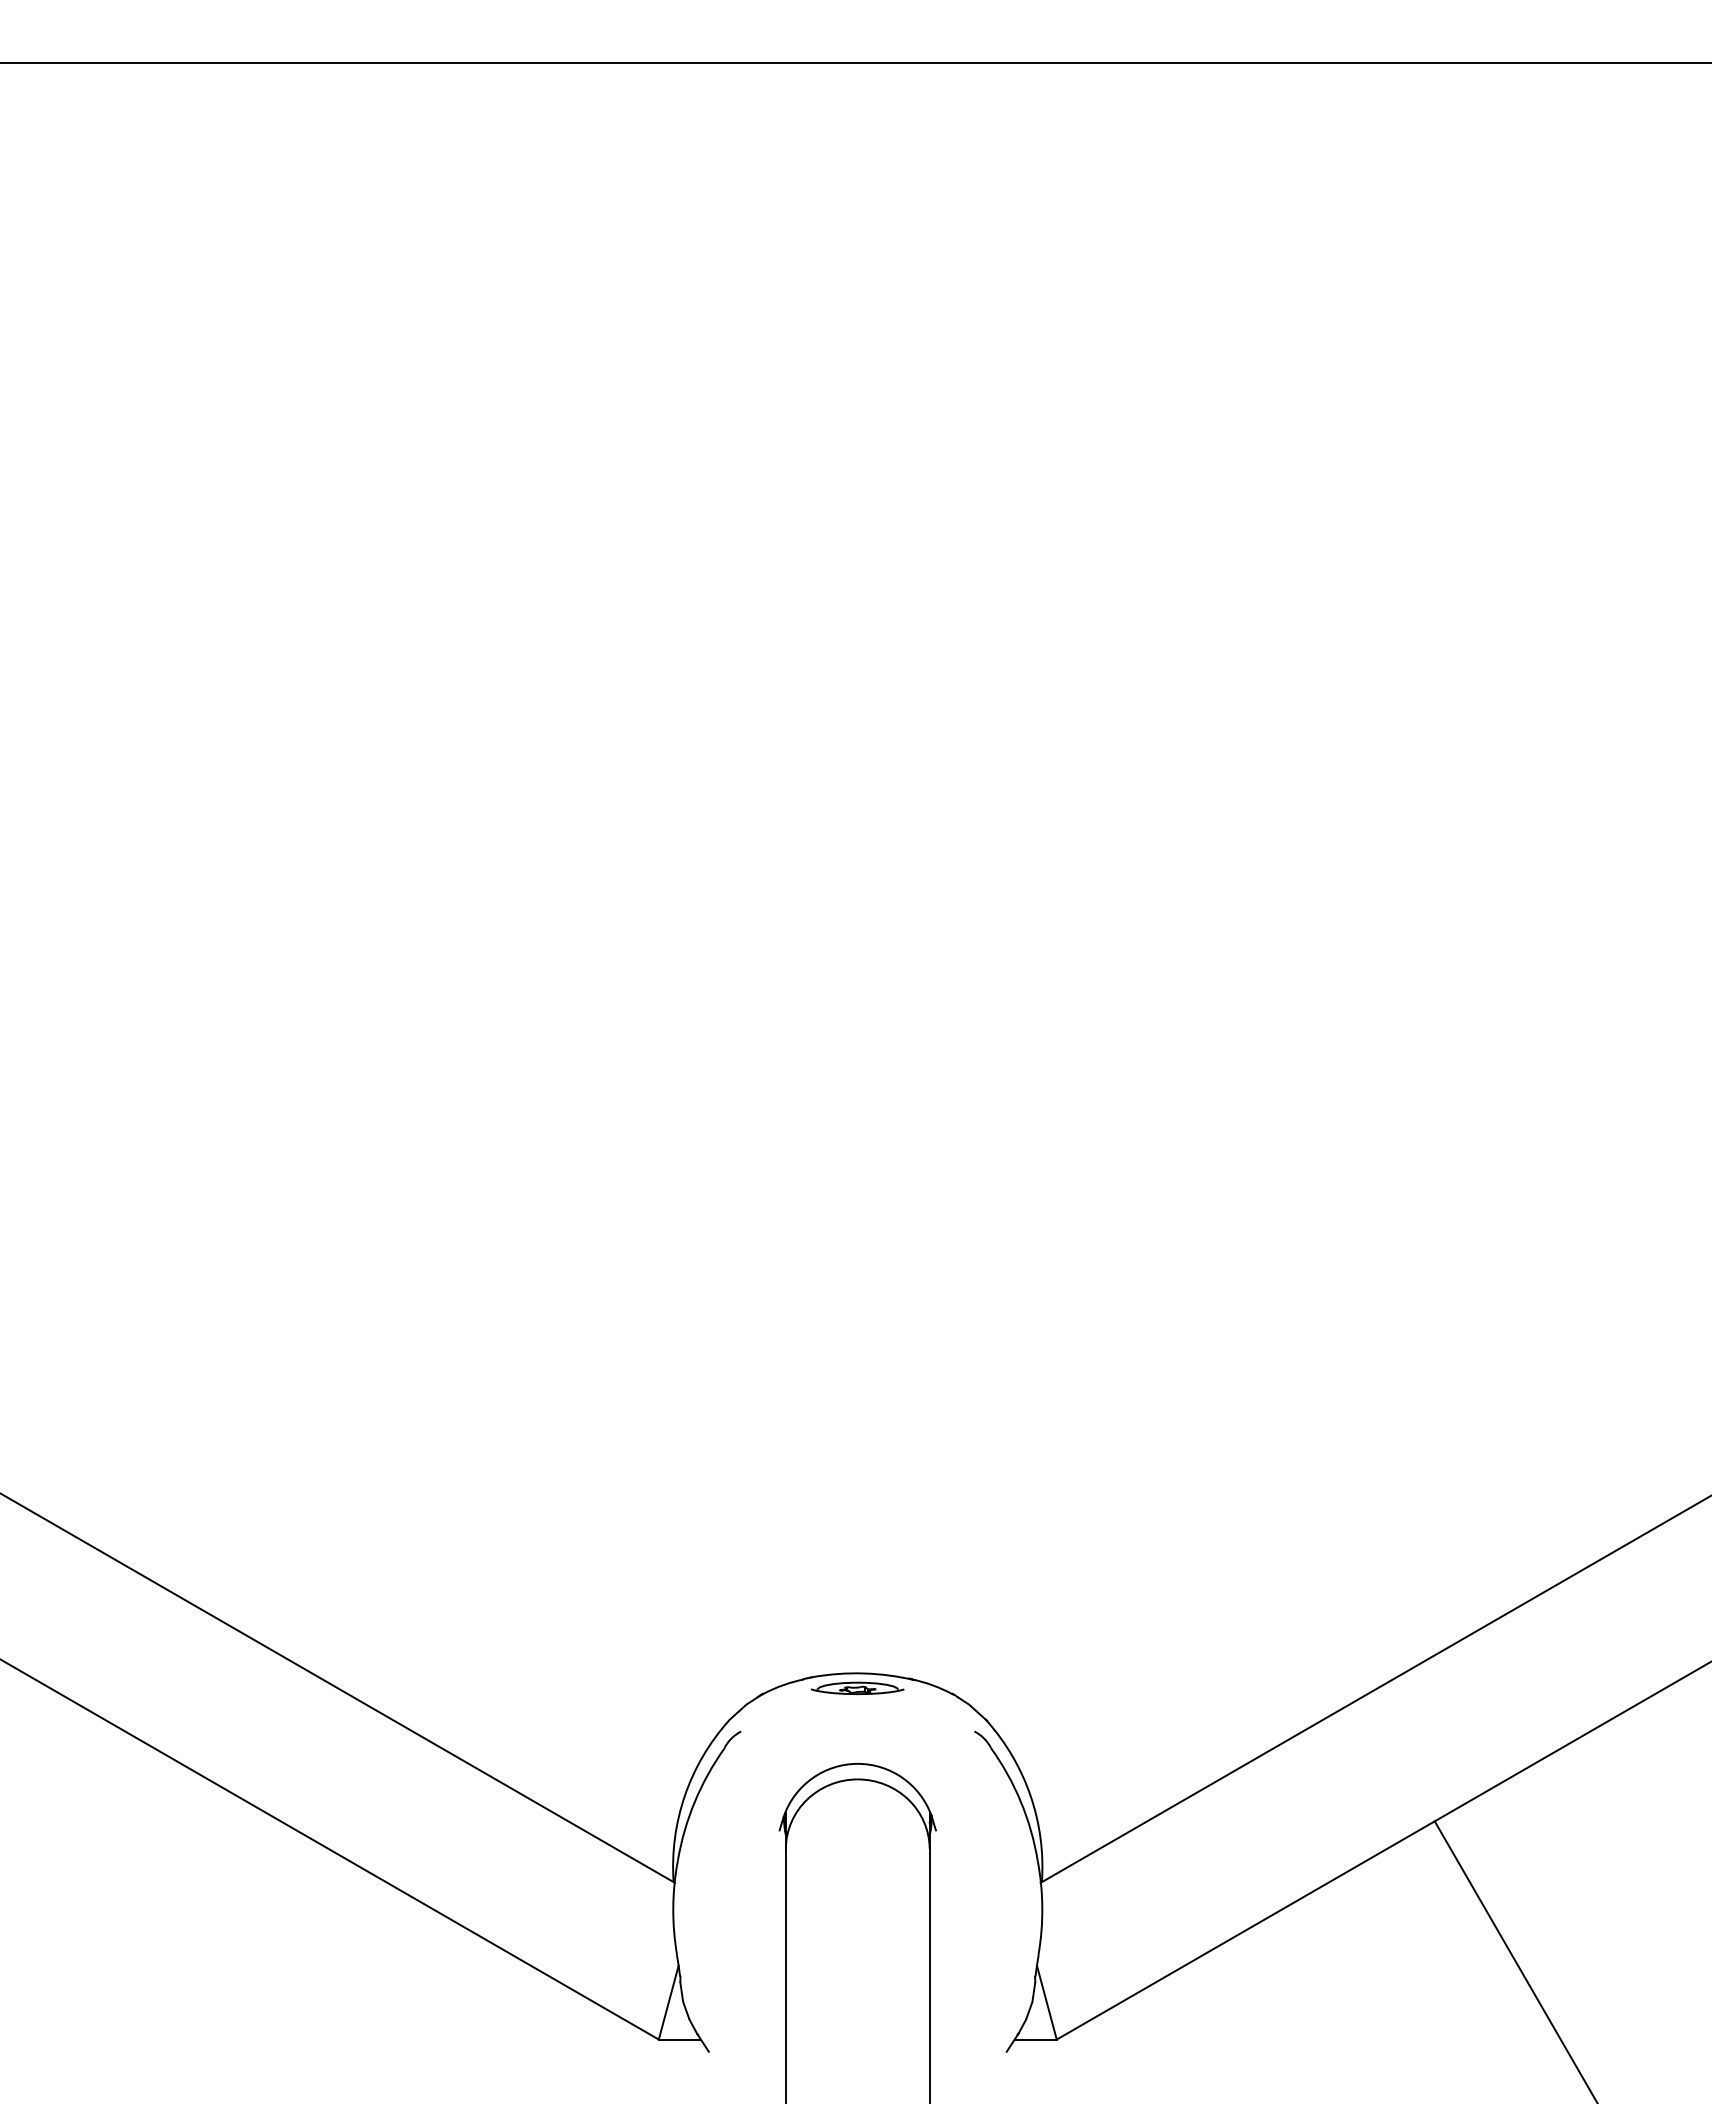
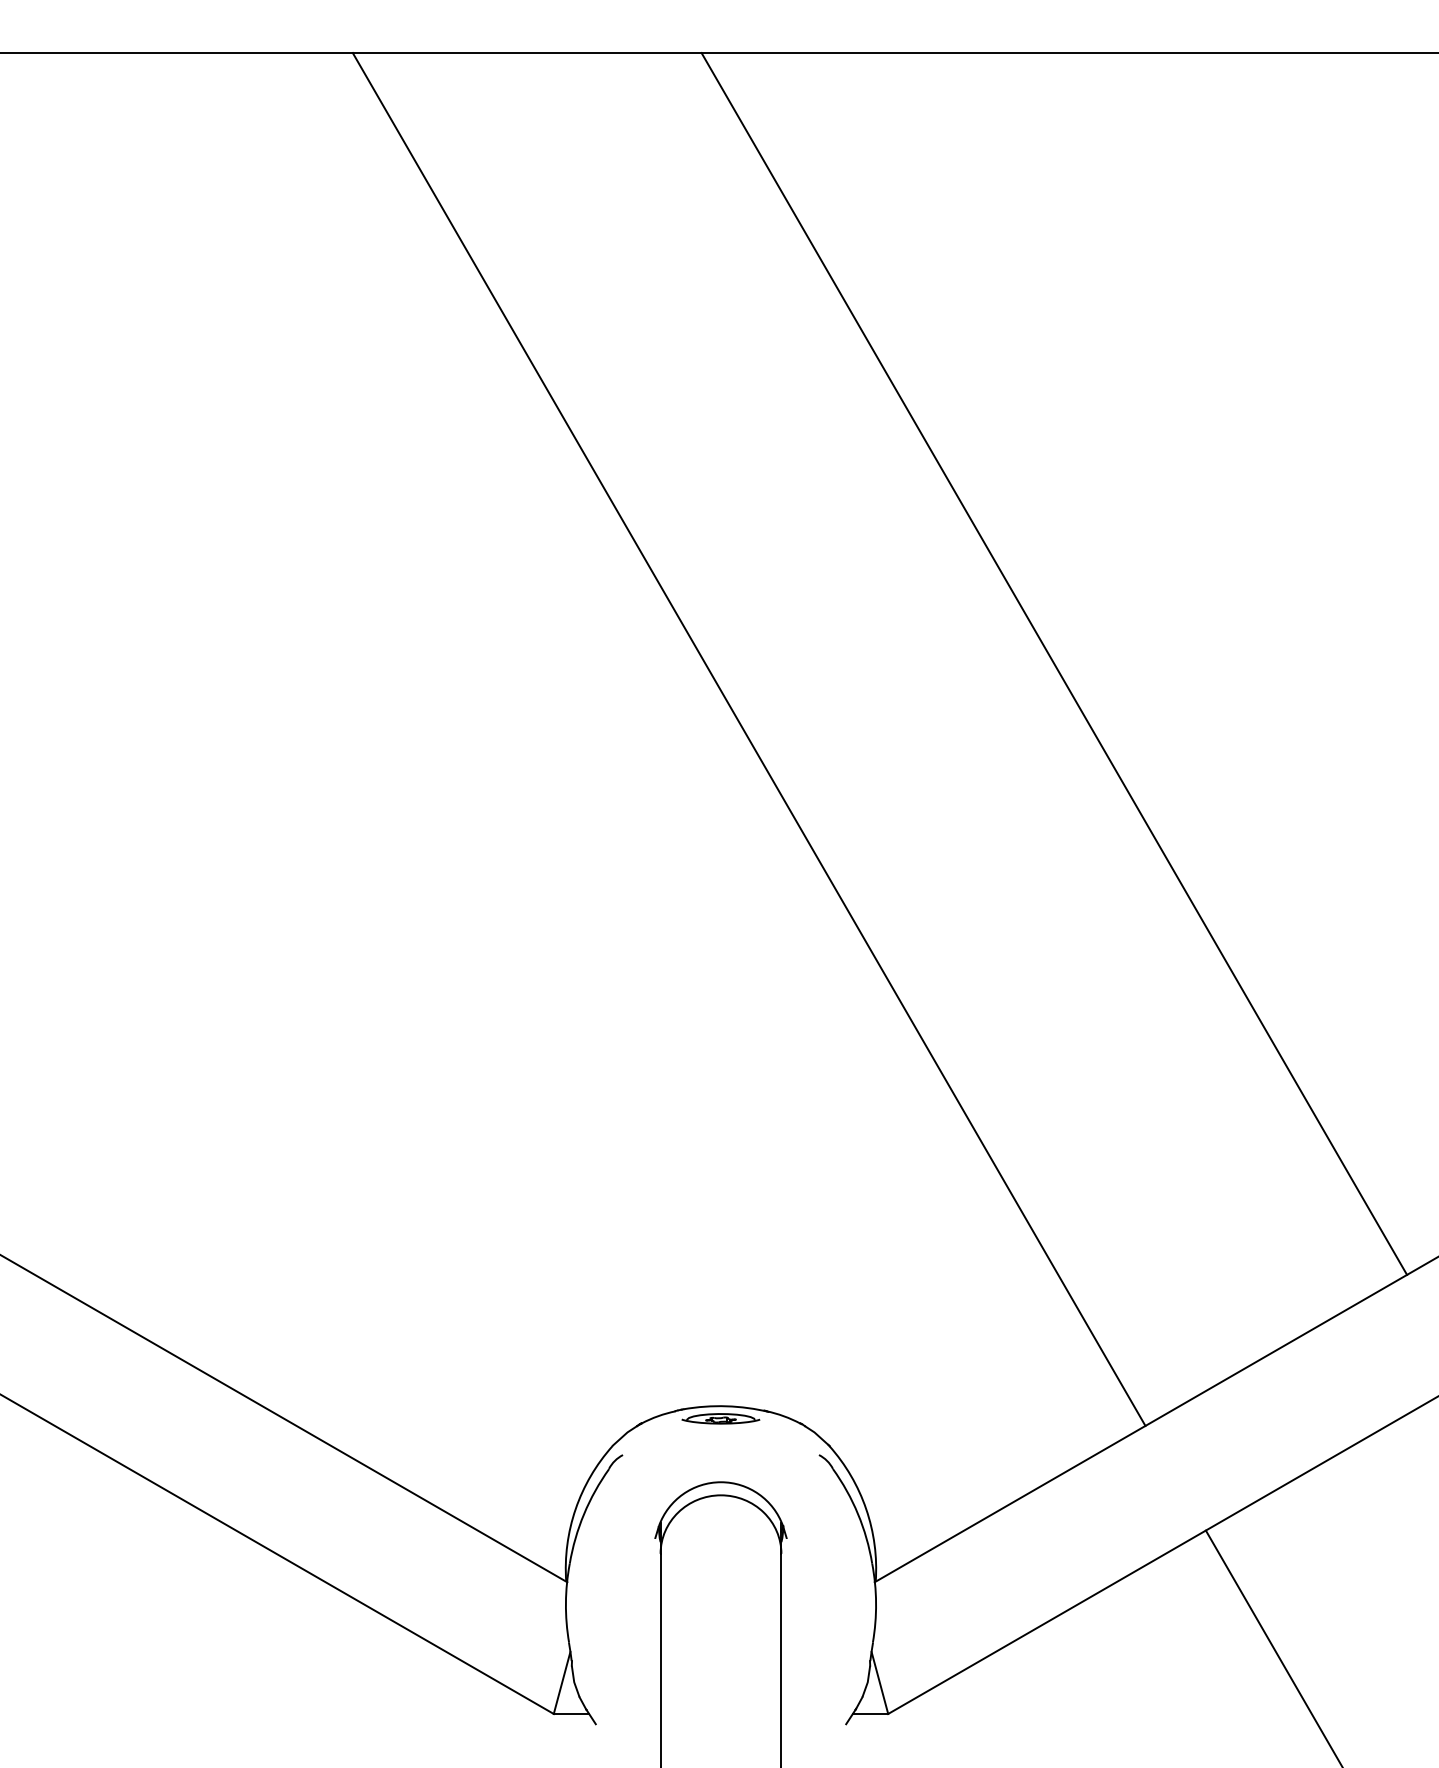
line: (1254, 789) -> (1054, 663), added
line: (890, 880) -> (748, 739), added

